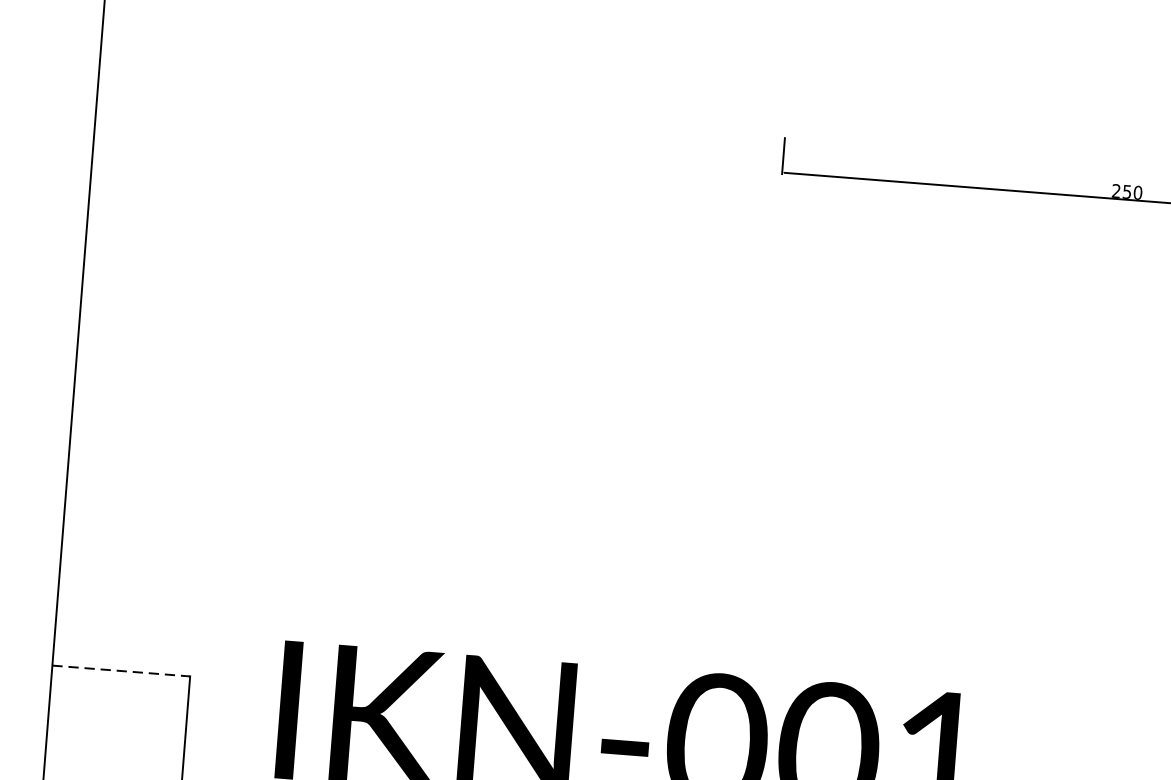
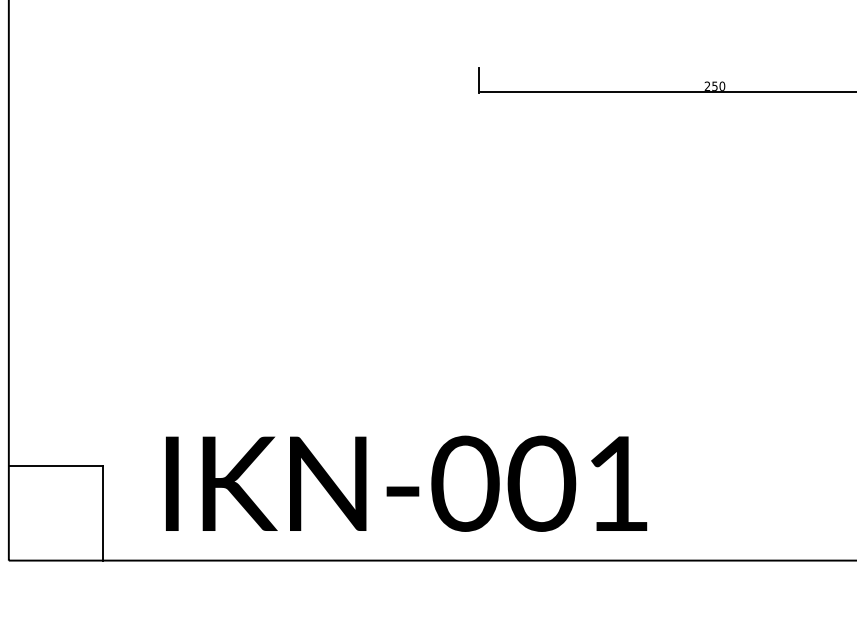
line: (121, 671) -> (56, 466), dashed -> solid

